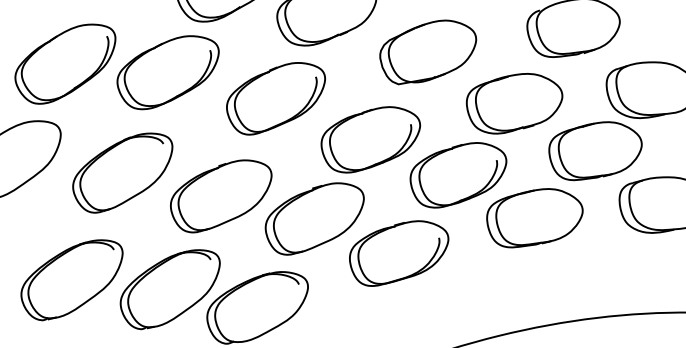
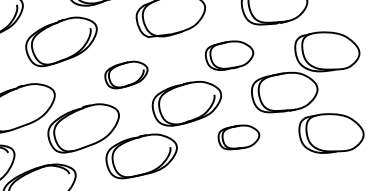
part: (514, 103) -> (229, 55), size x0.7
part: (370, 139) -> (126, 74), size x0.6
part: (534, 218) -> (238, 137), size x0.6

